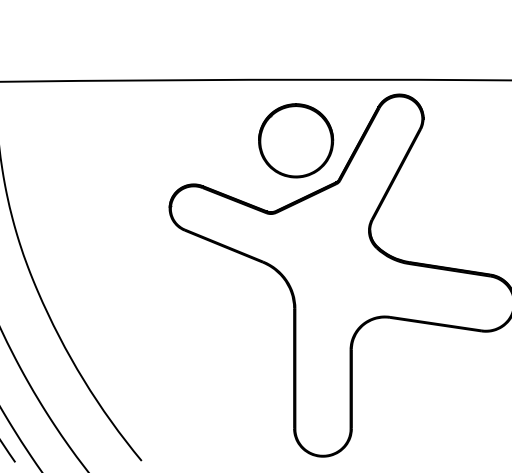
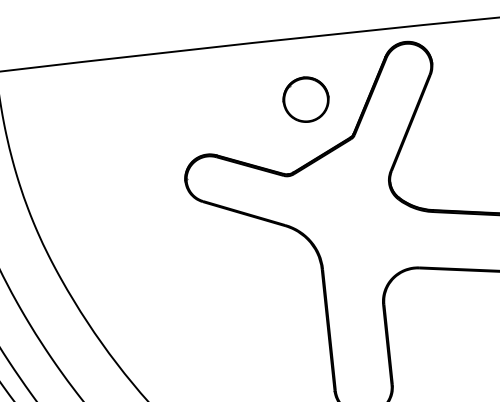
part: (296, 140) -> (306, 99), size x0.6

